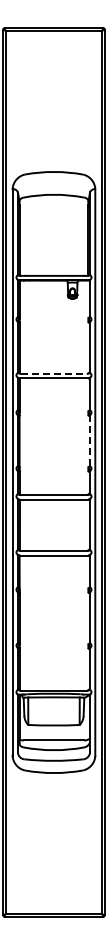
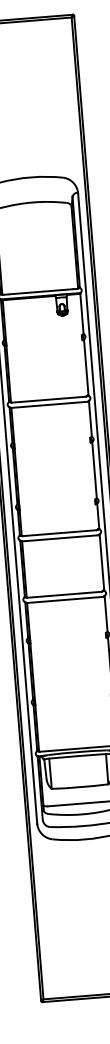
line: (54, 373) -> (49, 399), dashed -> solid
line: (90, 440) -> (95, 469), dashed -> solid

